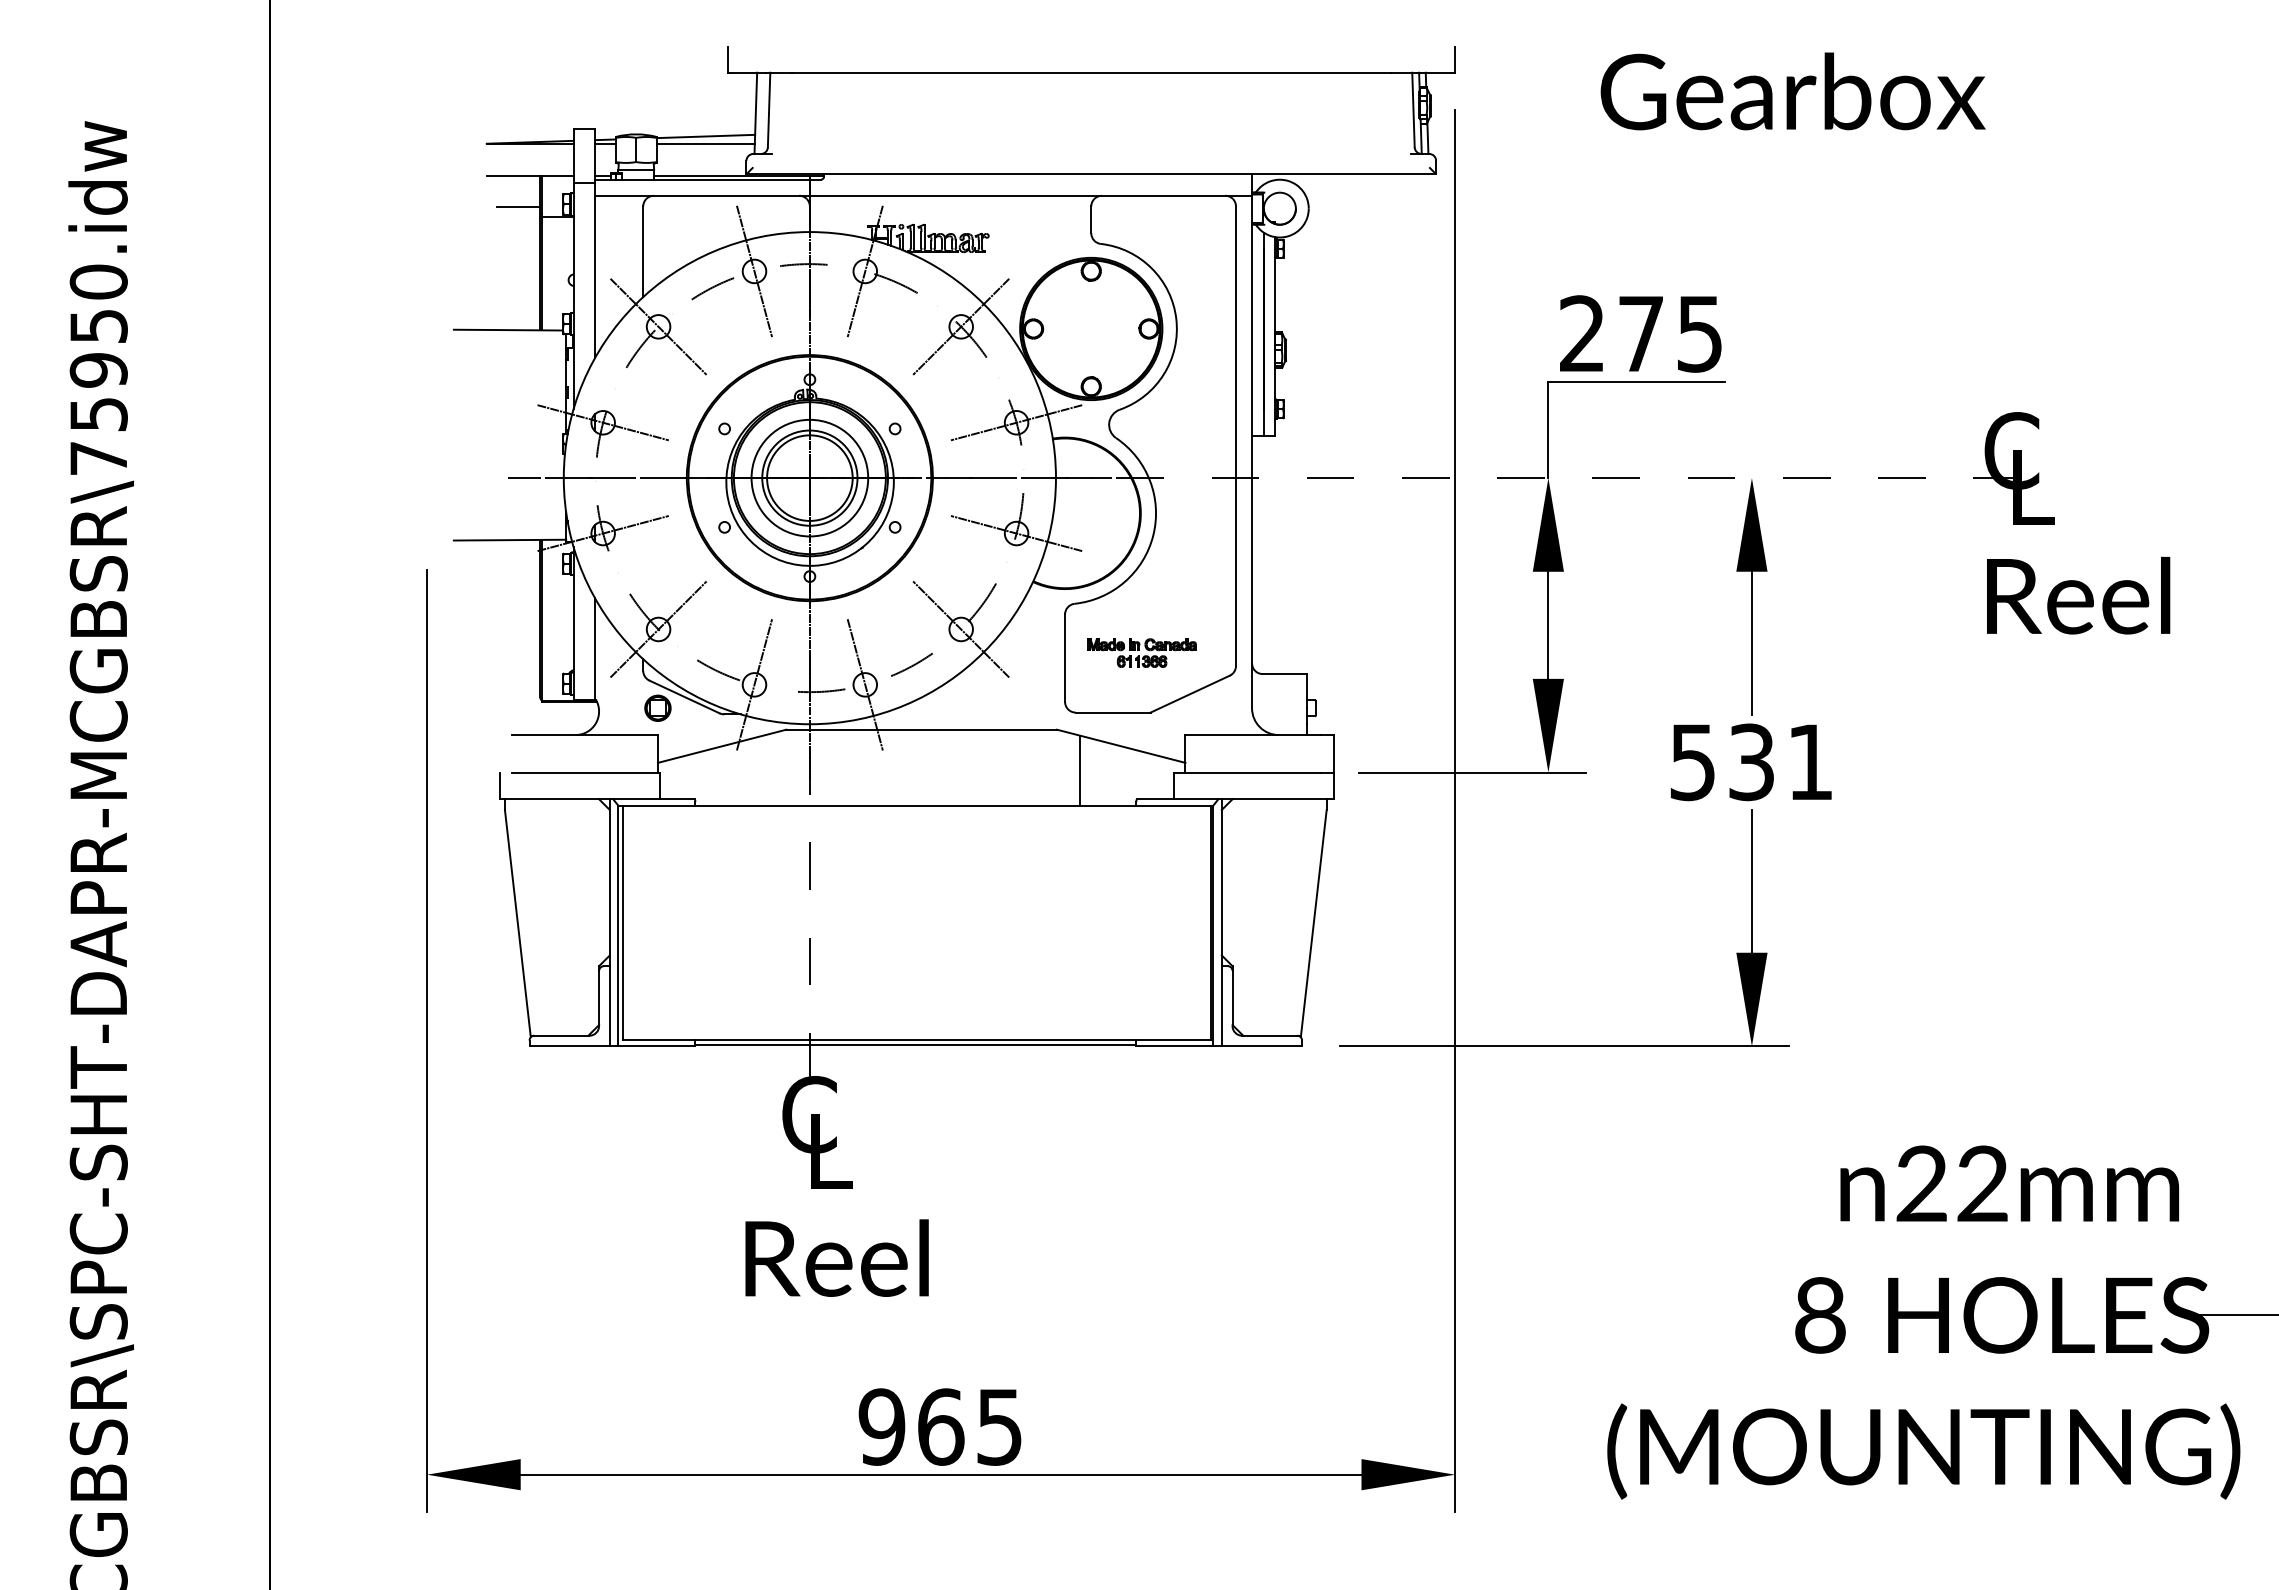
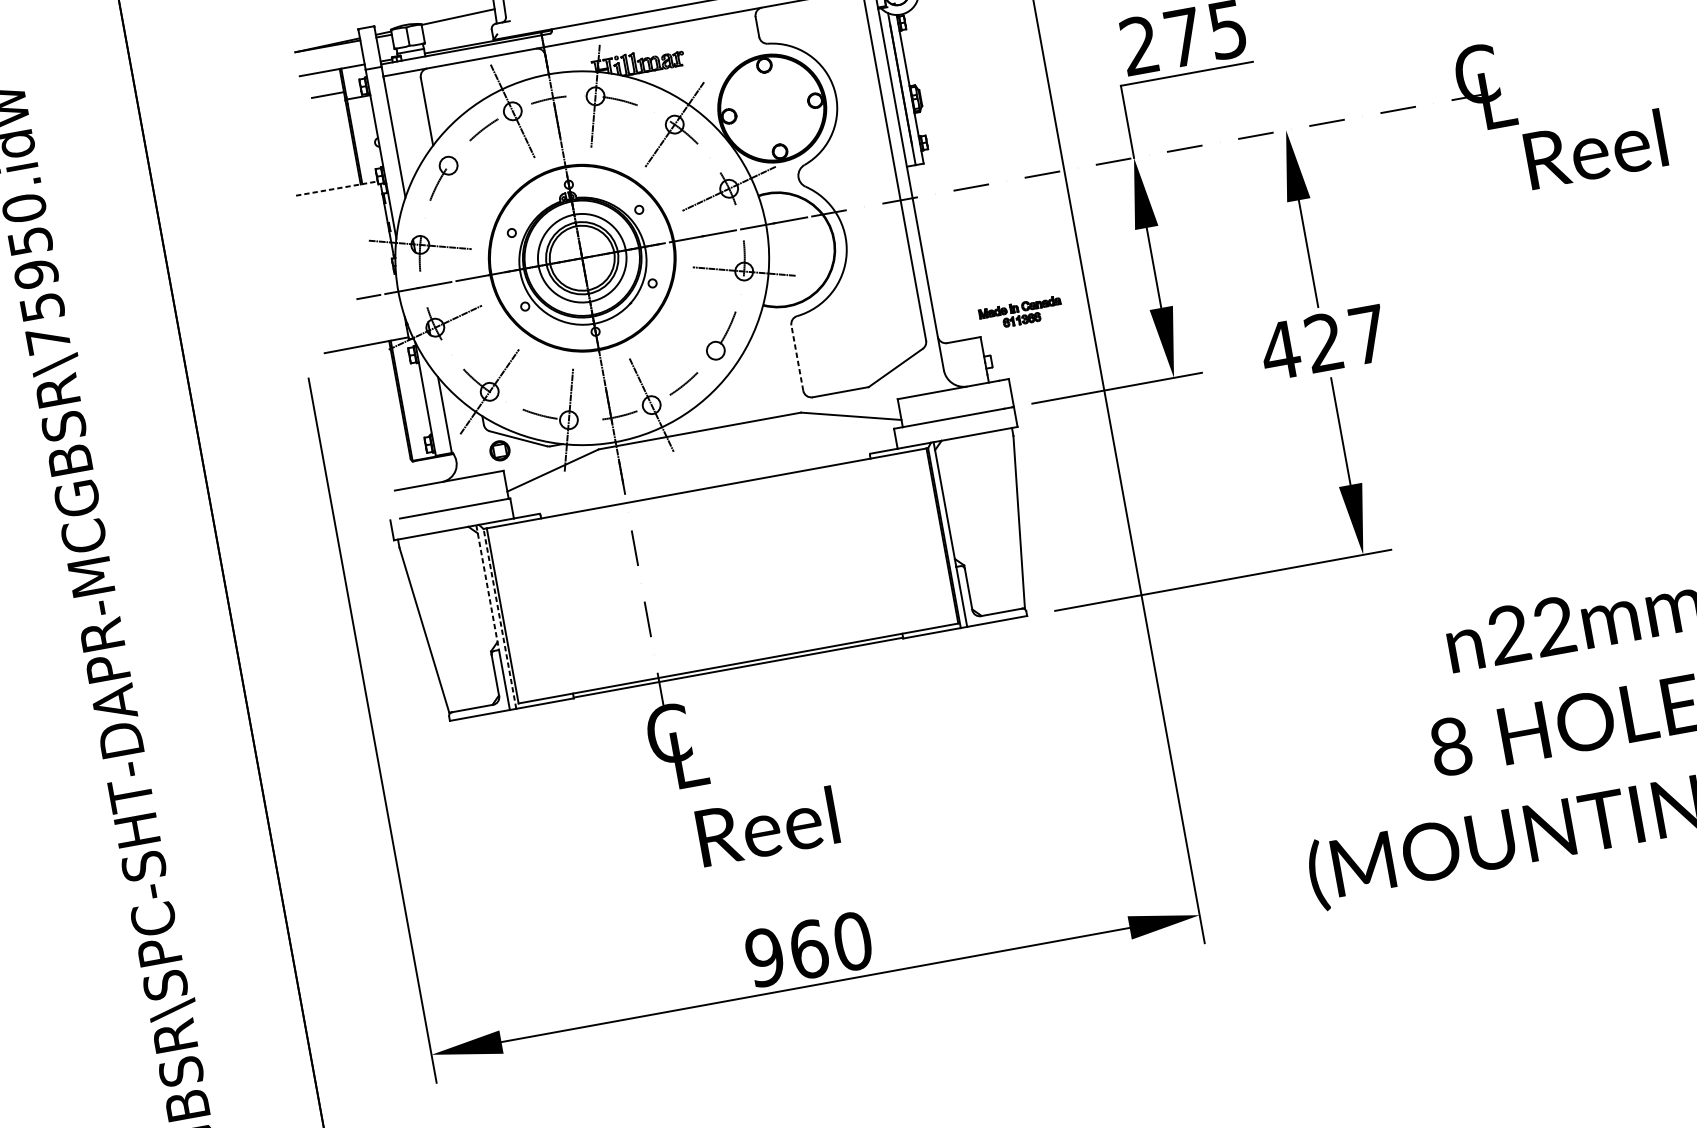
line: (705, 143) -> (458, 22), removed
line: (658, 326) -> (448, 165), removed
line: (508, 330) -> (337, 188), solid -> dashed
text: (2078, 595) -> (1595, 149), moved
line: (961, 629) -> (716, 350), removed
part: (1141, 652) -> (1020, 313), moved
line: (1065, 658) -> (797, 358), solid -> dashed
text: (1750, 762) -> (1323, 342), 531 -> 427
line: (1079, 770) -> (823, 440), removed
line: (609, 883) -> (487, 588), solid -> dashed
line: (618, 925) -> (499, 618), solid -> dashed
text: (836, 1257) -> (766, 826), moved
text: (999, 1426) -> (852, 941), 965 -> 960

